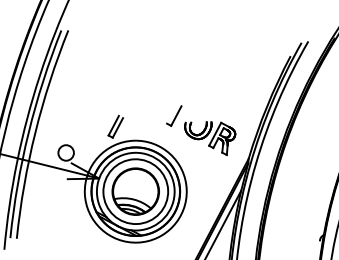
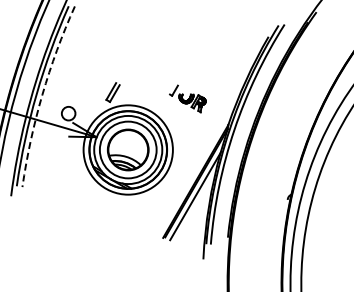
part: (200, 130) -> (187, 98), size x0.6
arc: (35, 132) -> (42, 94), solid -> dashed

